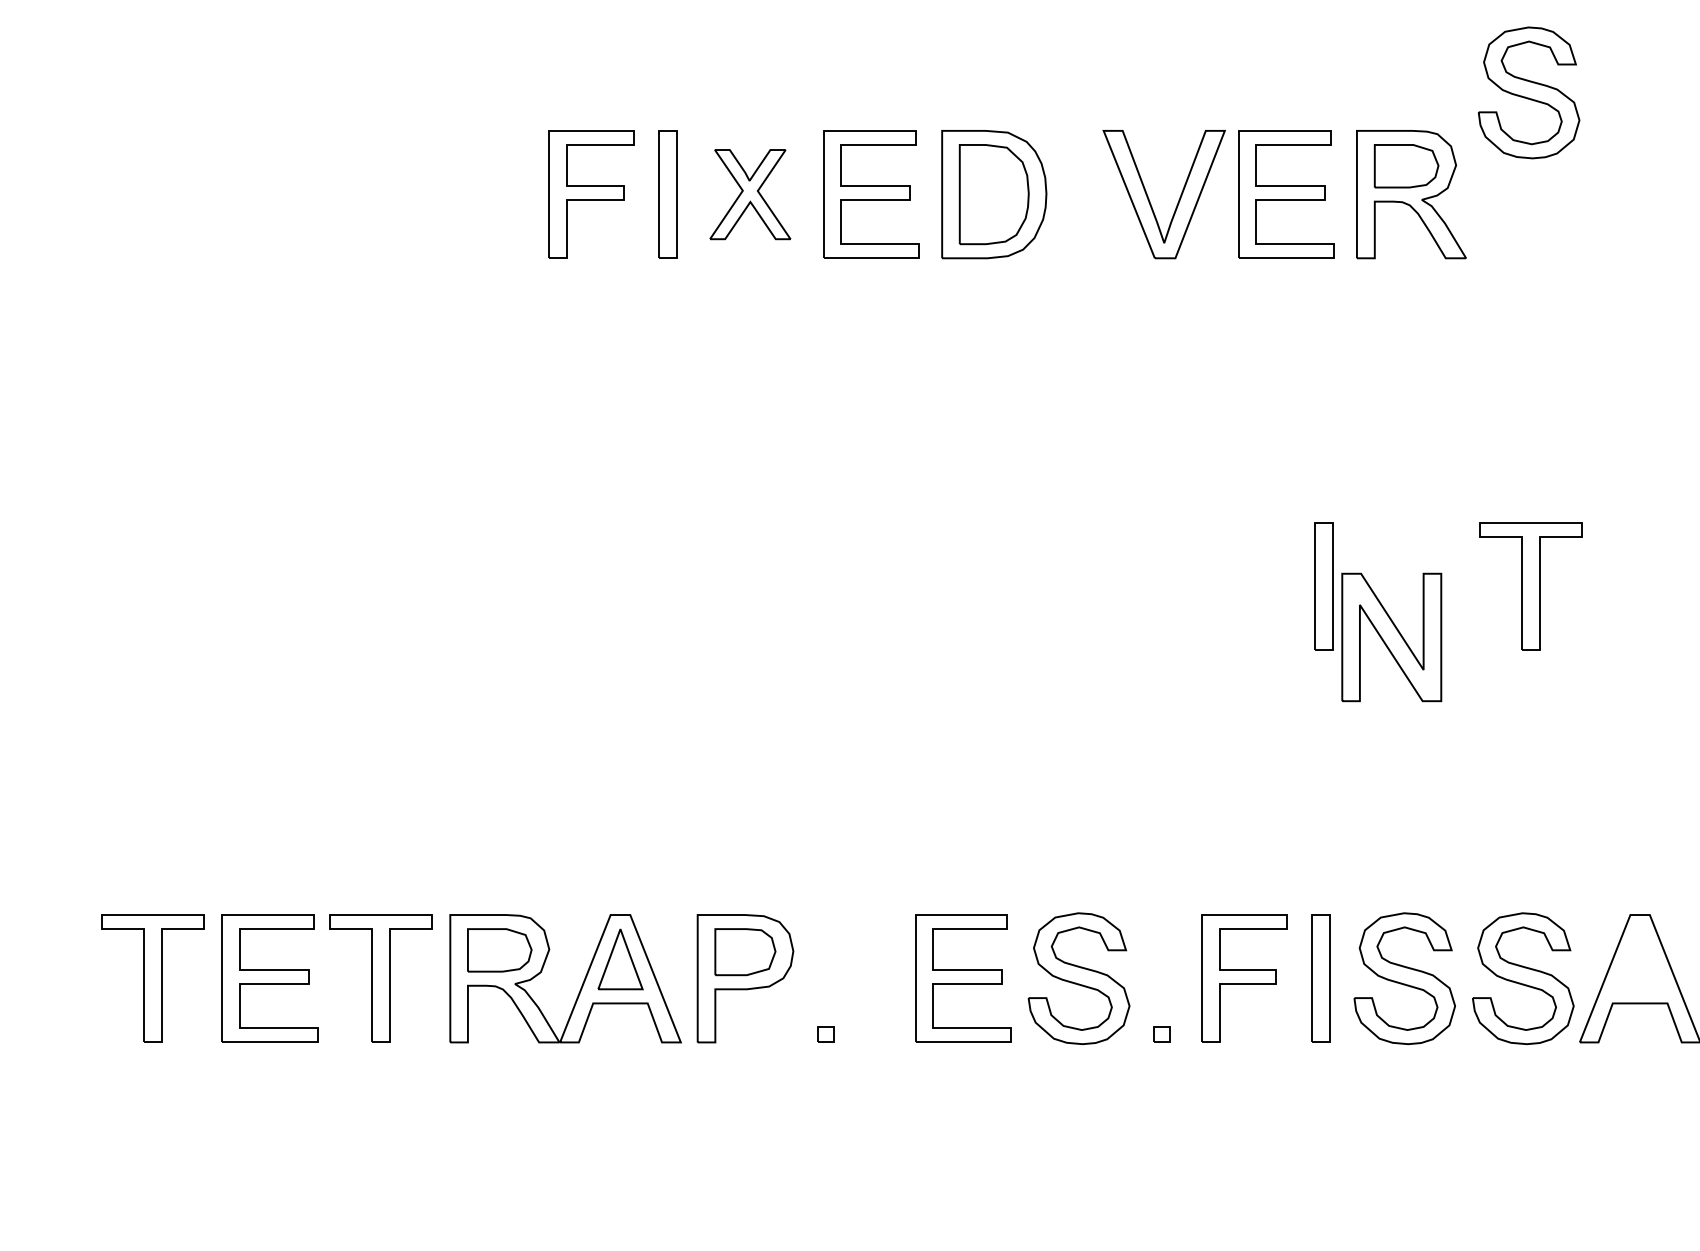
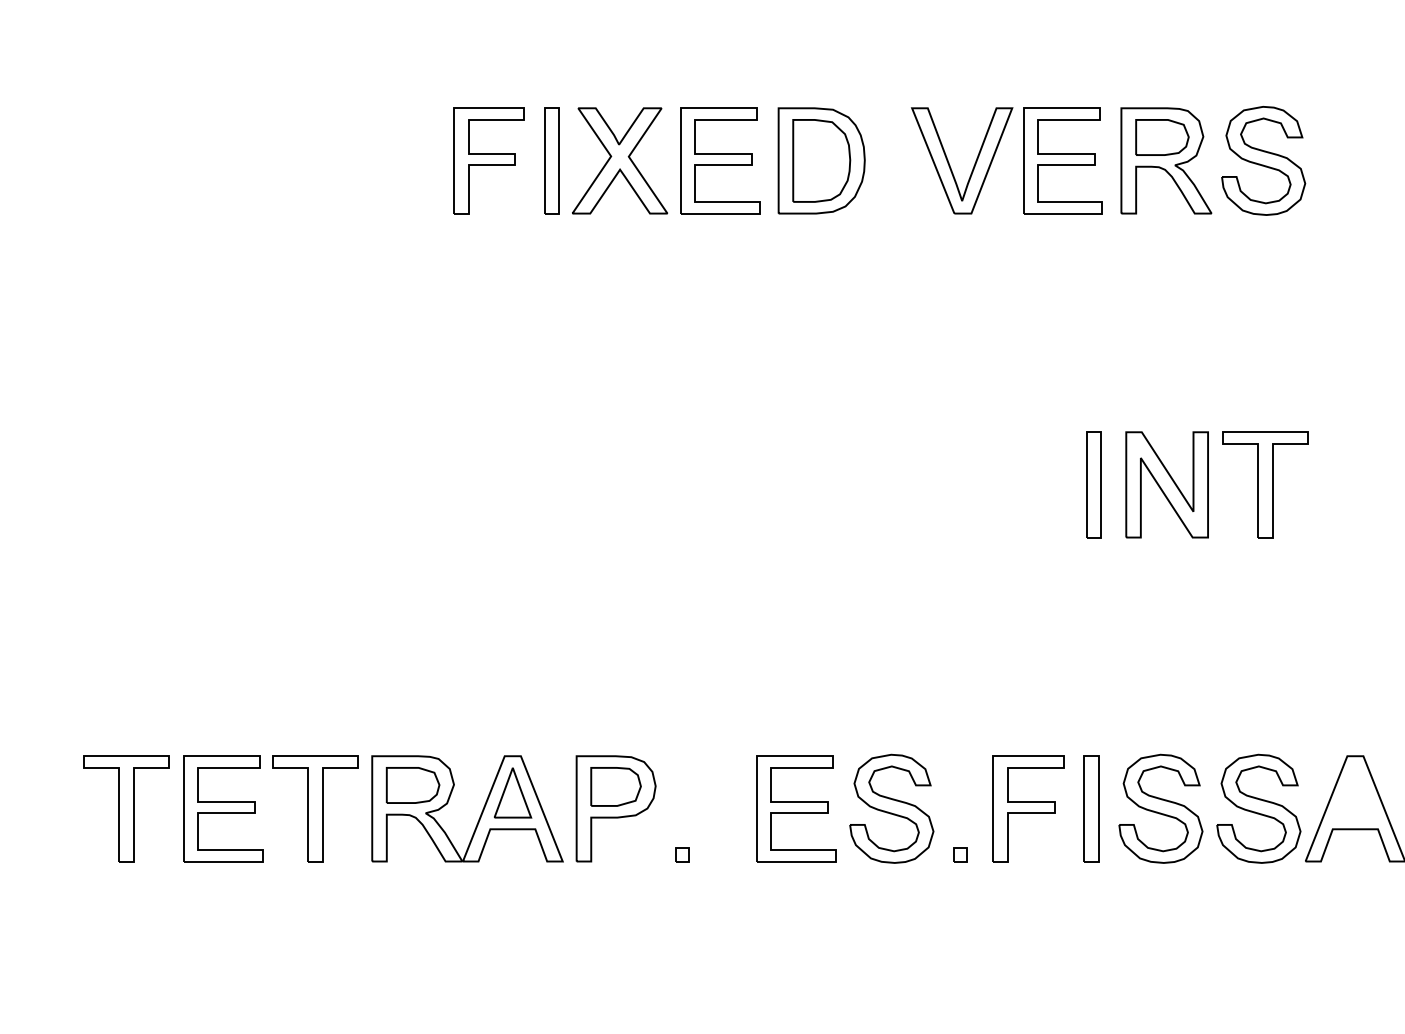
part: (1528, 92) -> (1263, 160), moved
part: (750, 194) -> (620, 160), size x1.43
part: (1390, 636) -> (1166, 484), moved

